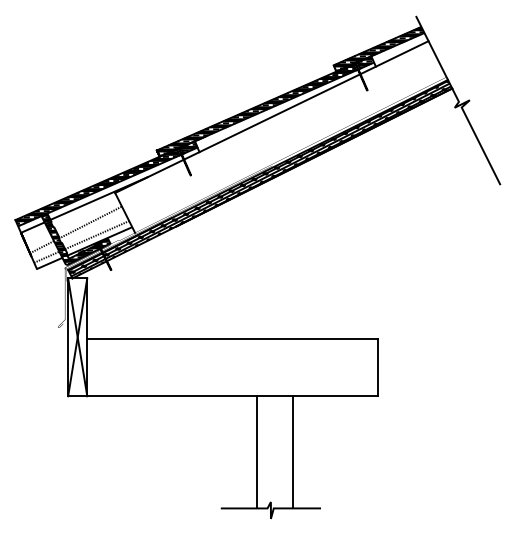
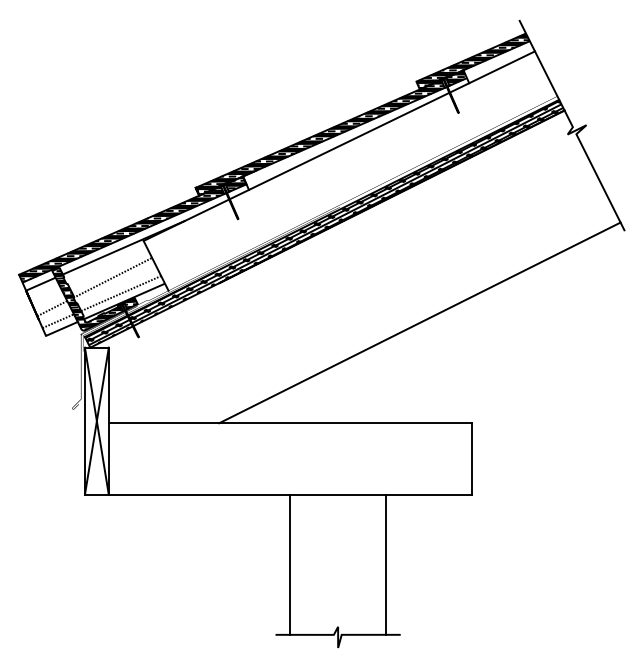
line: (336, 258) -> (420, 322), added
line: (256, 452) -> (290, 565), moved
line: (293, 452) -> (386, 565), moved

